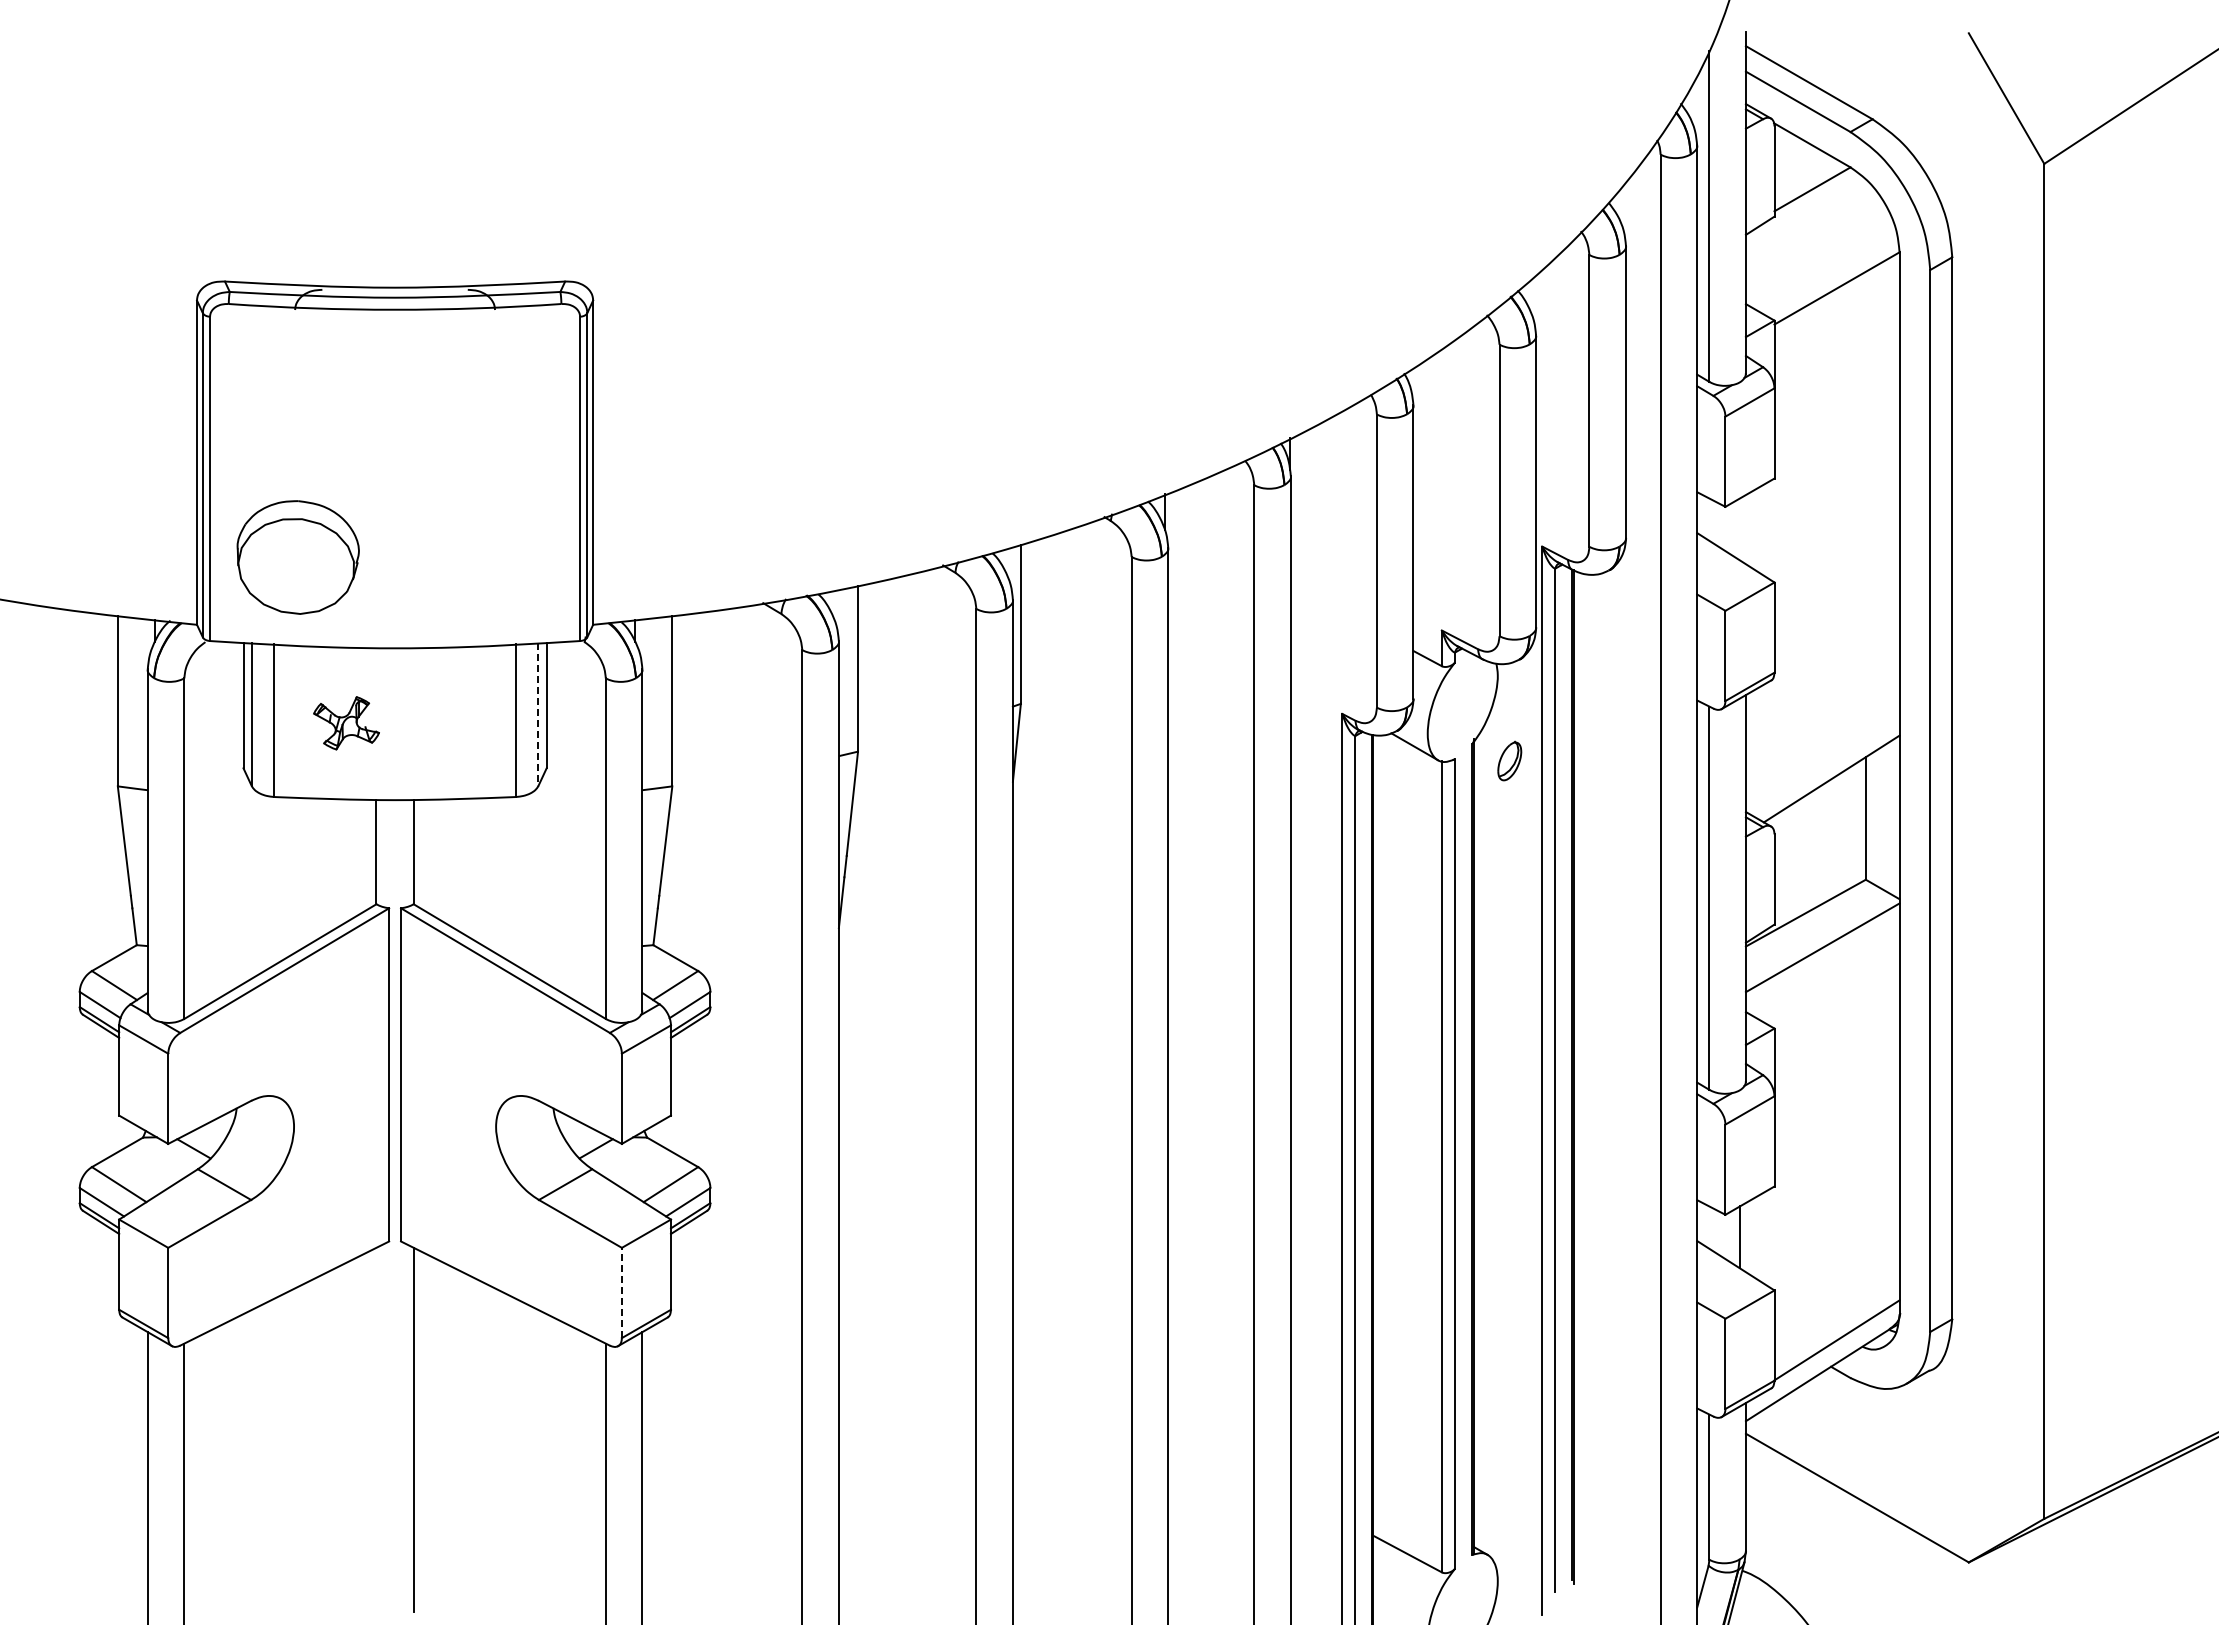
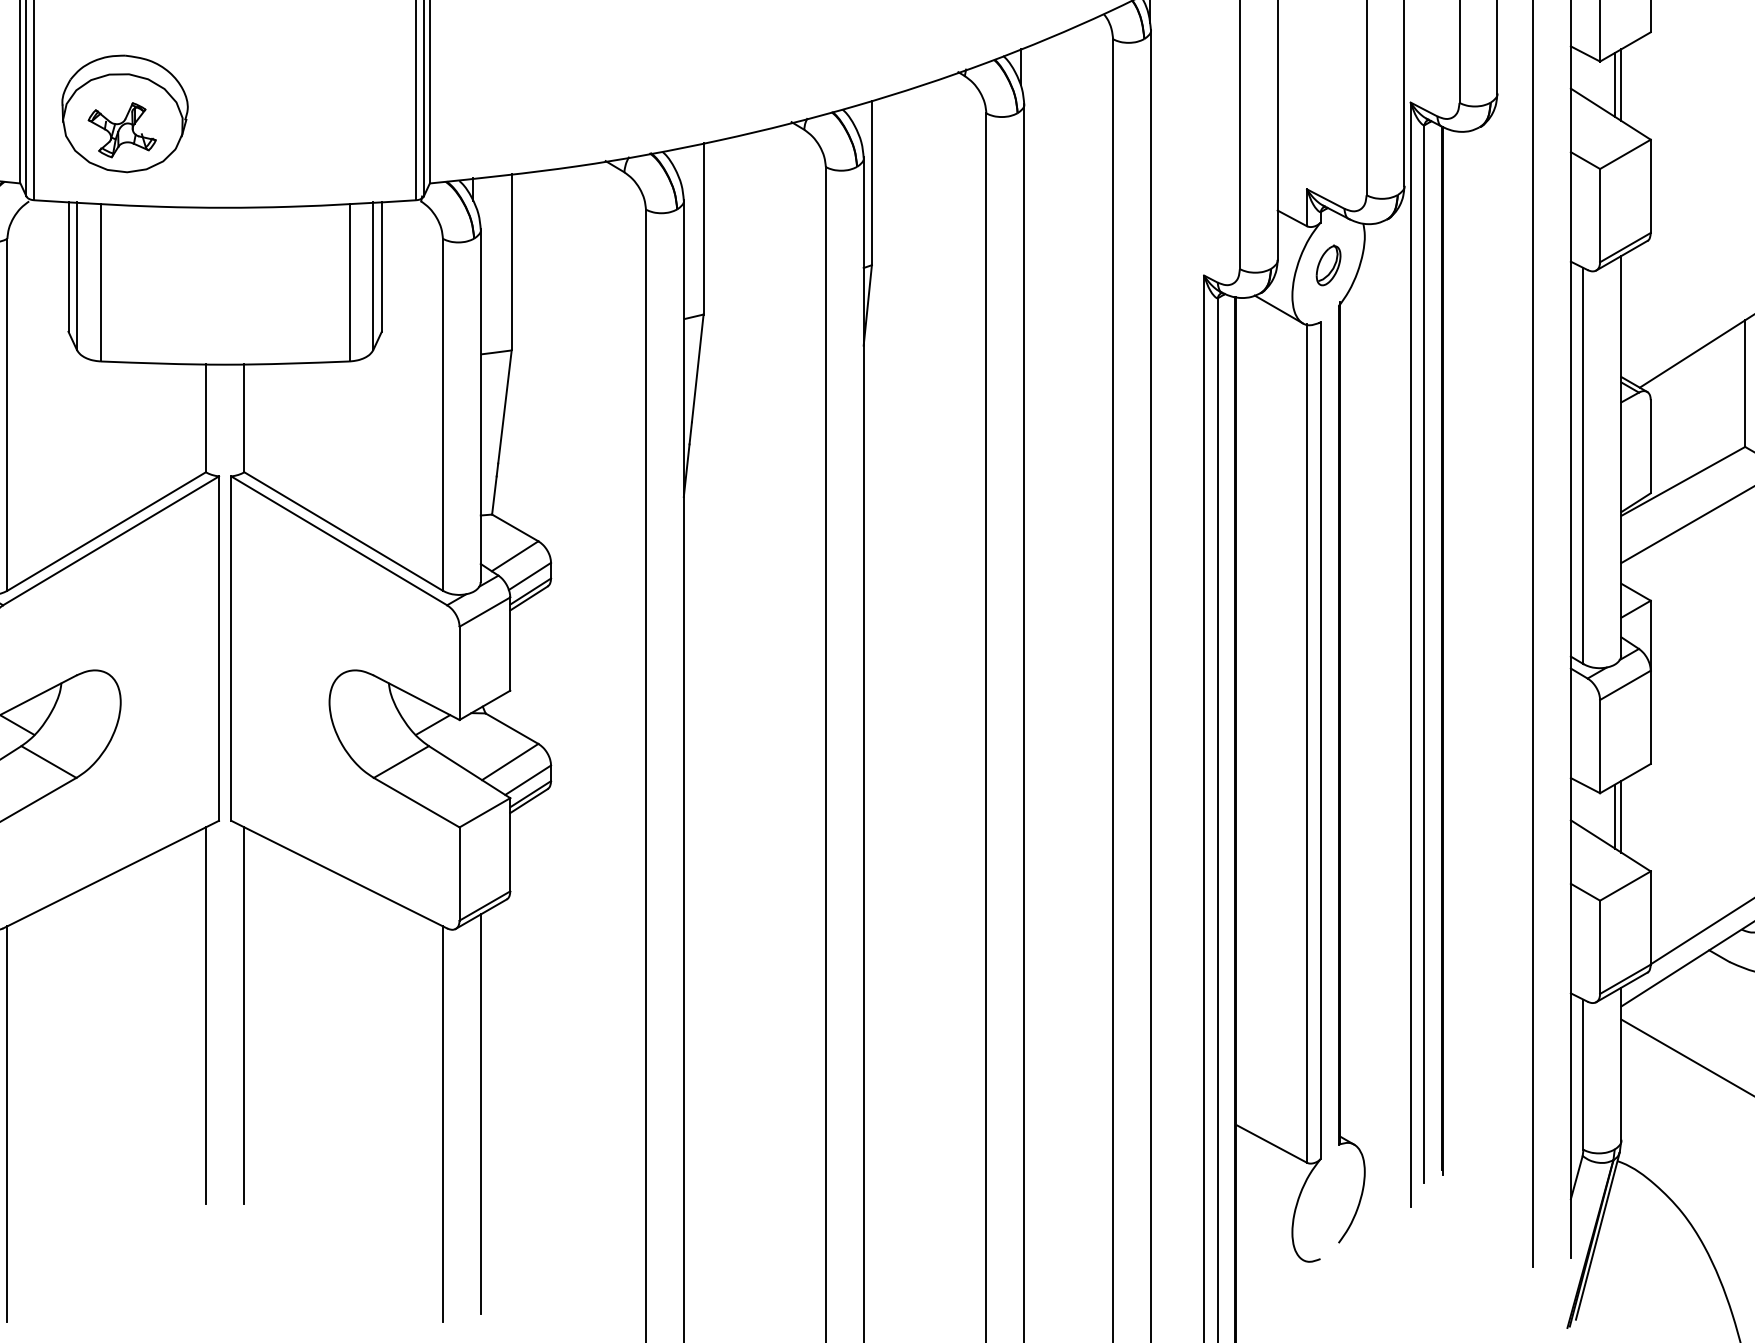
line: (1740, 529) -> (1615, 84), added
line: (1745, 529) -> (1620, 84), added
line: (538, 715) -> (373, 277), dashed -> solid
part: (346, 723) -> (122, 130), moved
part: (1509, 760) -> (1328, 264), moved
line: (1745, 1237) -> (1620, 816), added
line: (621, 1292) -> (459, 873), dashed -> solid
line: (376, 1429) -> (205, 1015), added

